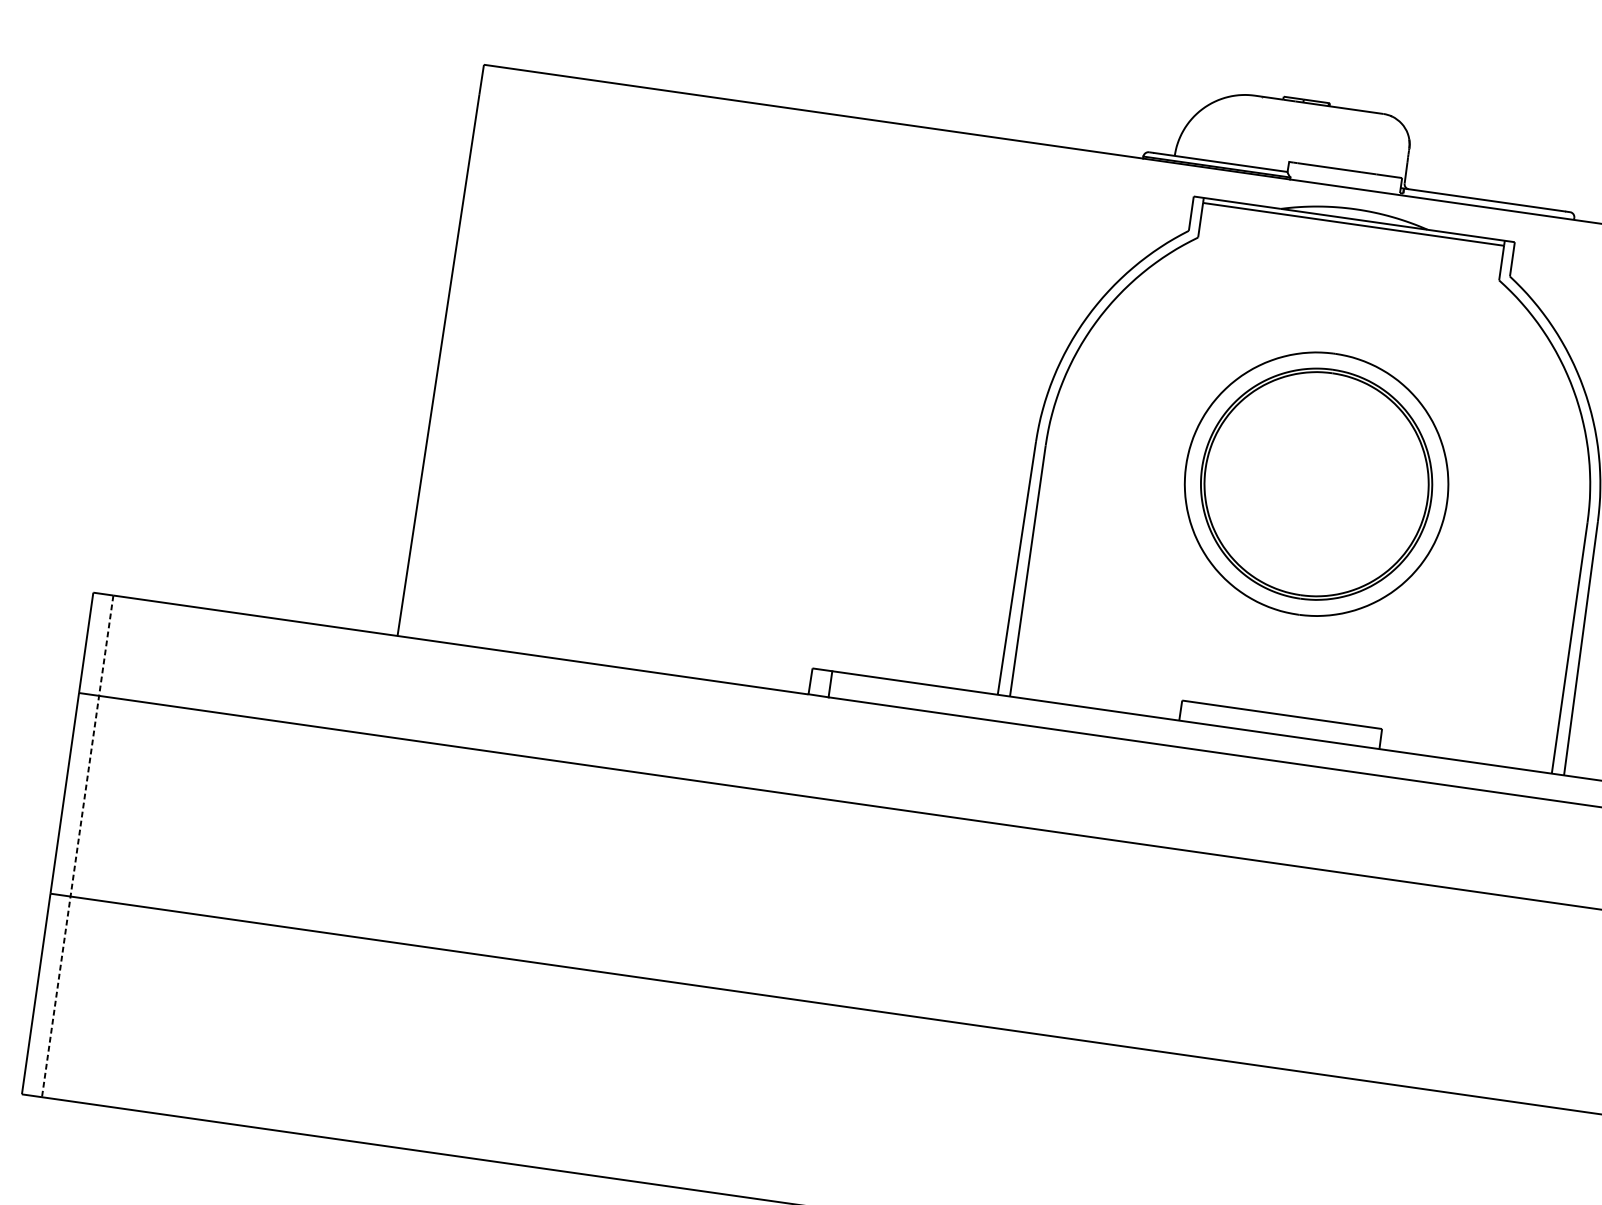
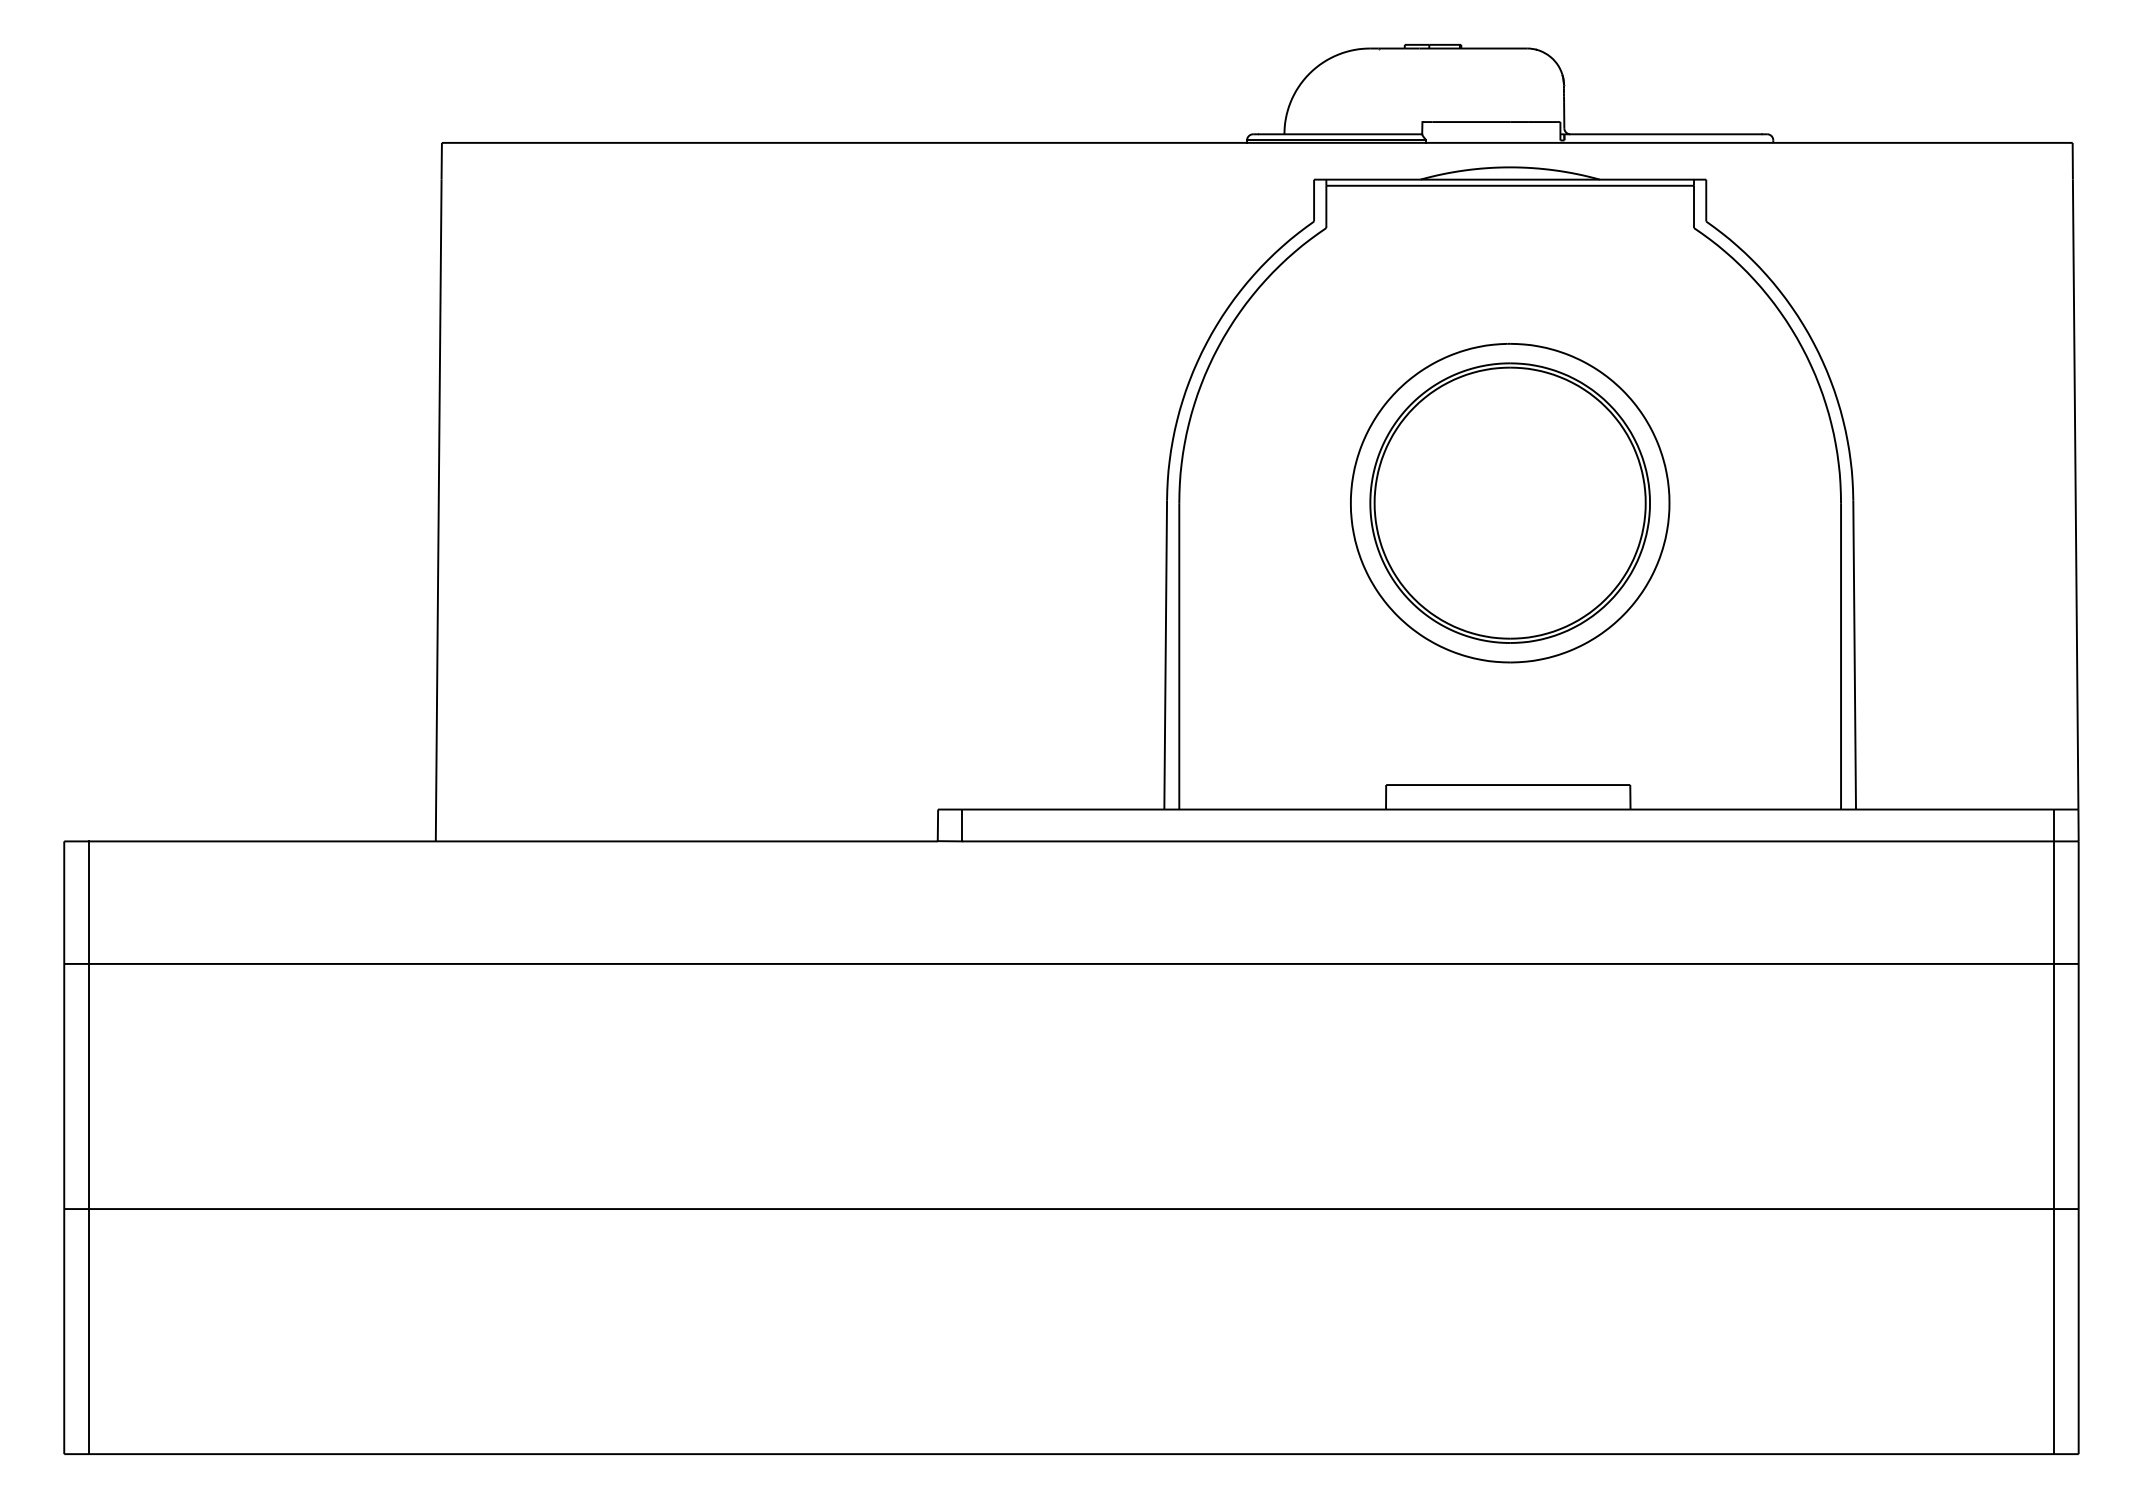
line: (77, 846) -> (88, 1148), dashed -> solid

